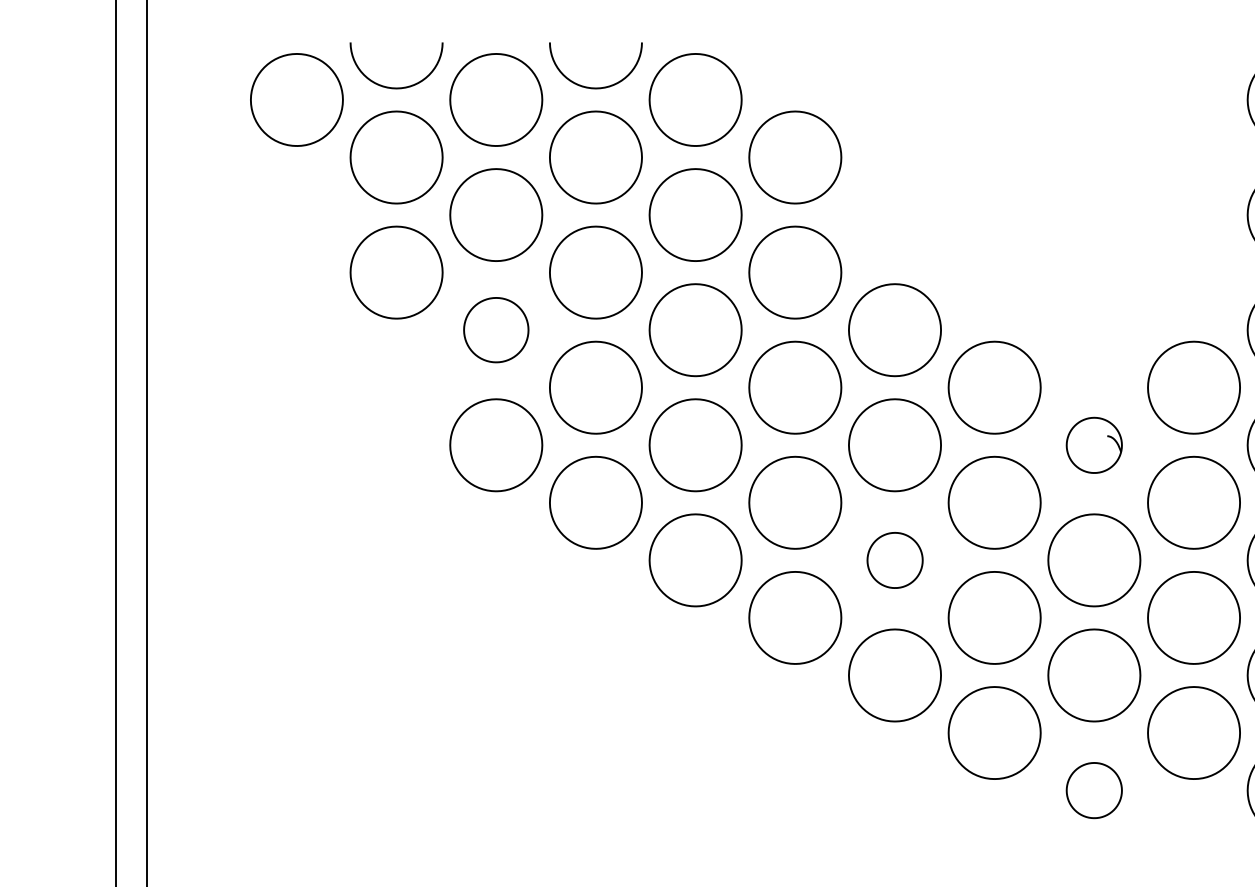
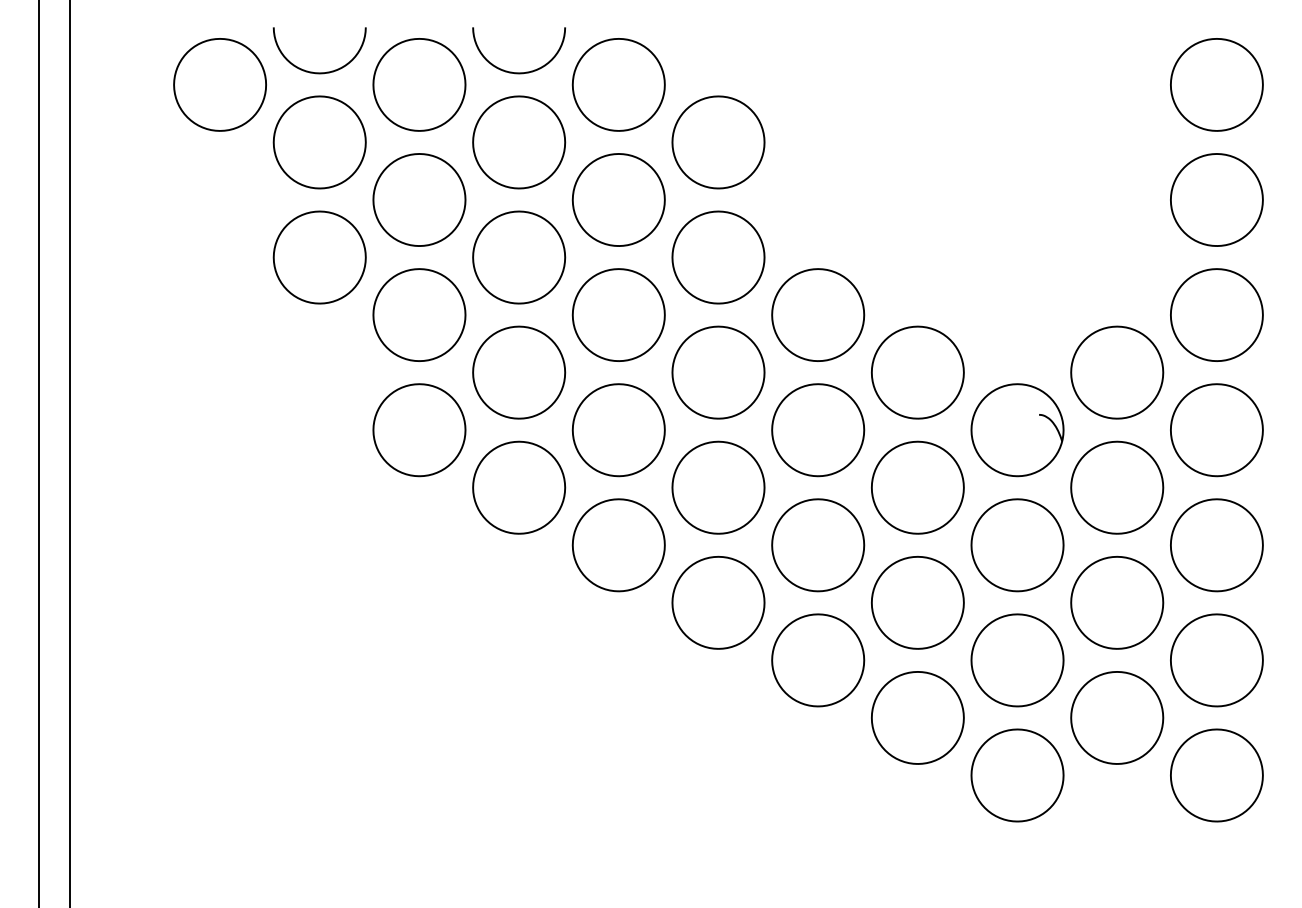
part: (496, 329) -> (419, 314), size x1.43
part: (1094, 445) -> (1017, 430), size x1.67
part: (895, 560) -> (818, 545), size x1.67
part: (1094, 790) -> (1017, 775), size x1.67

